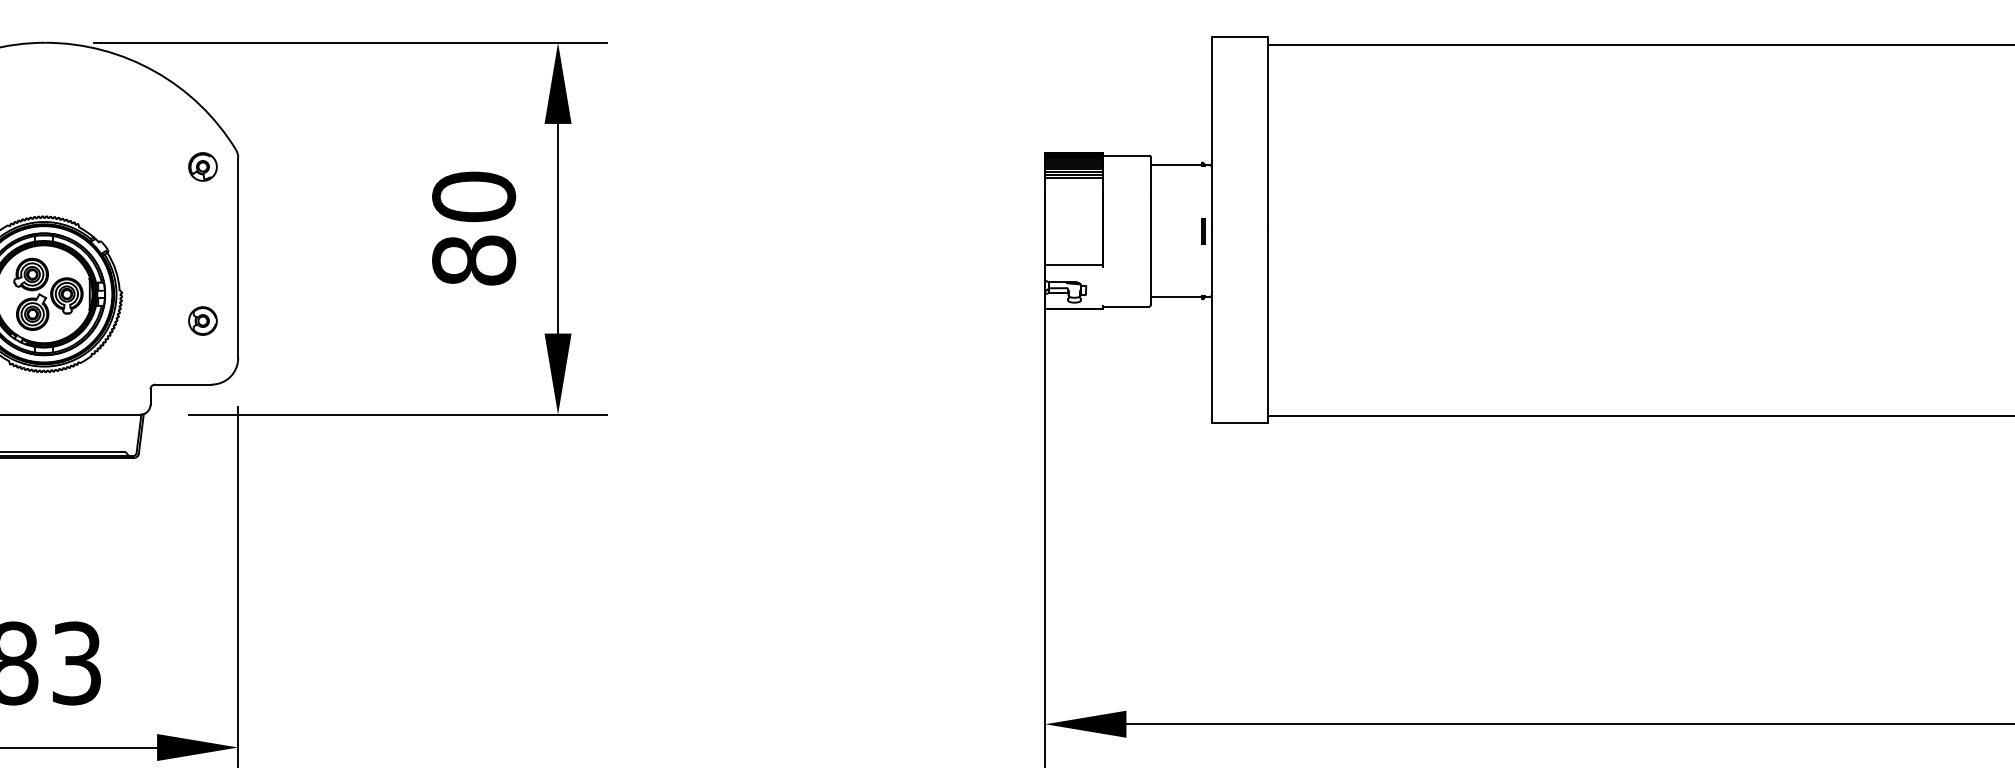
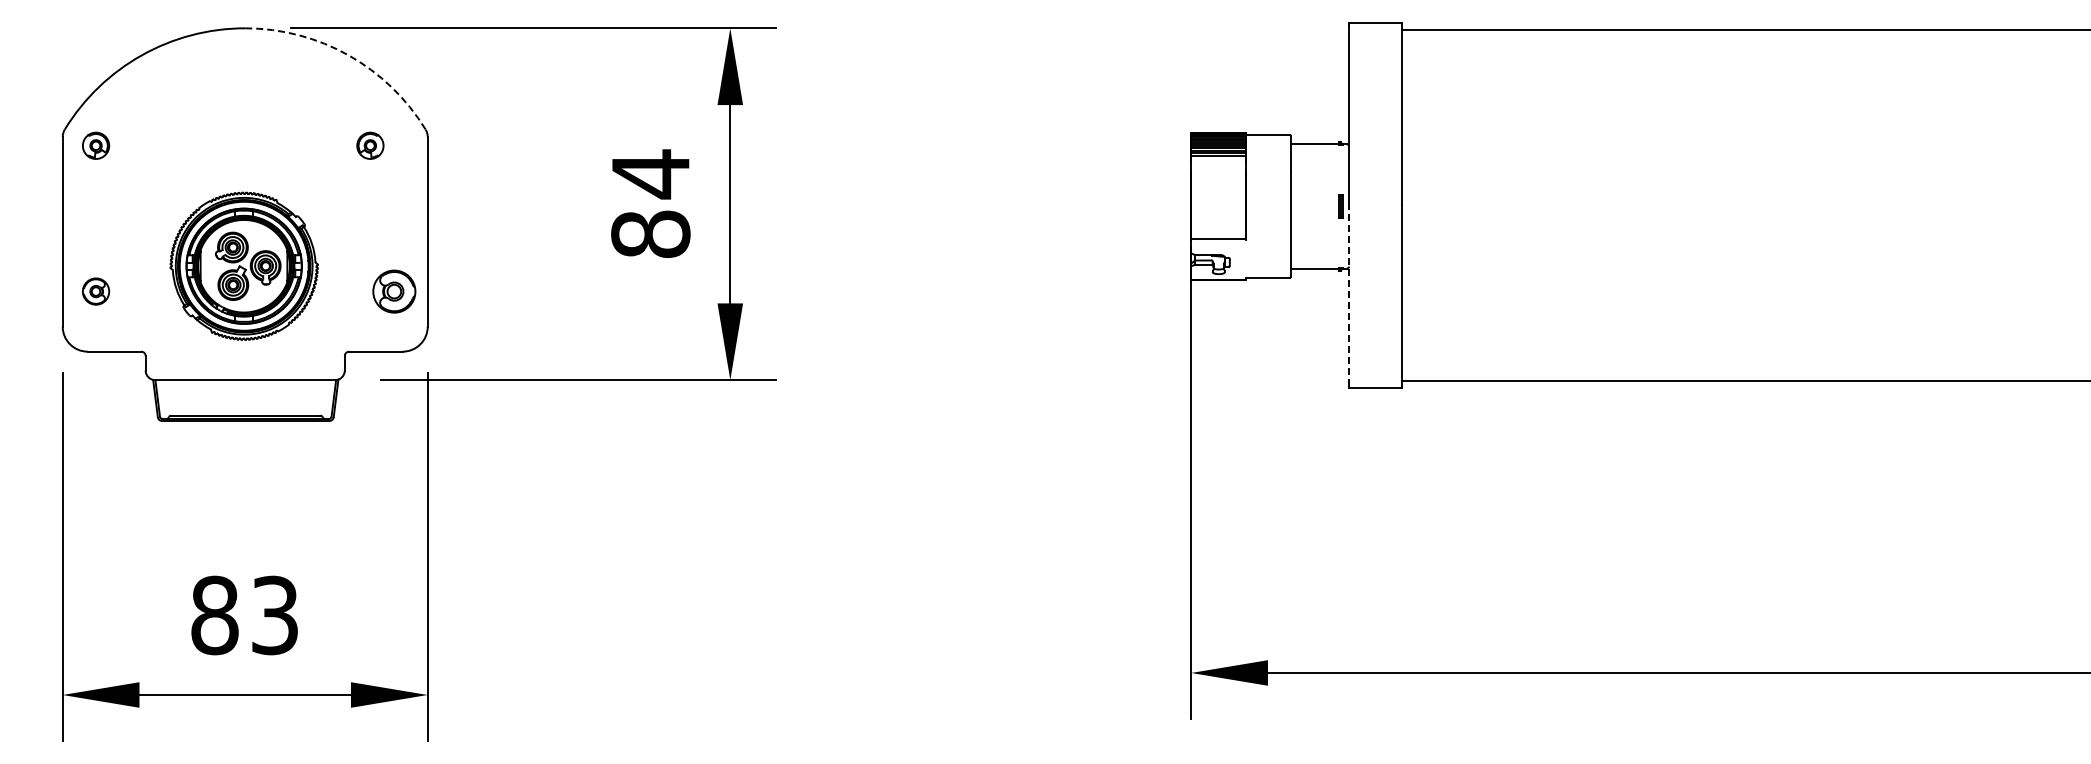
arc: (154, 71) -> (348, 55), solid -> dashed
part: (203, 166) -> (370, 145), moved
text: (473, 197) -> (650, 174), 80 -> 84
part: (203, 320) -> (394, 291), size x1.6
line: (1212, 325) -> (1349, 295), solid -> dashed

